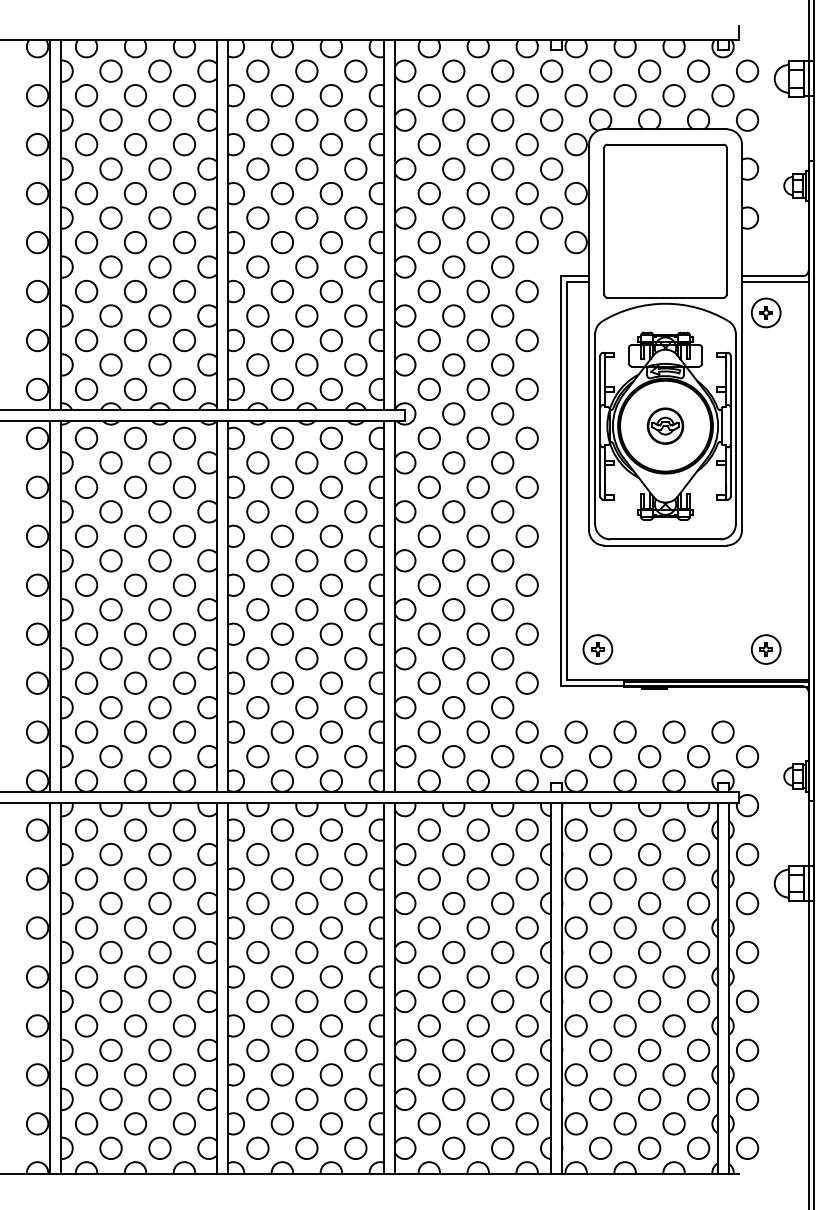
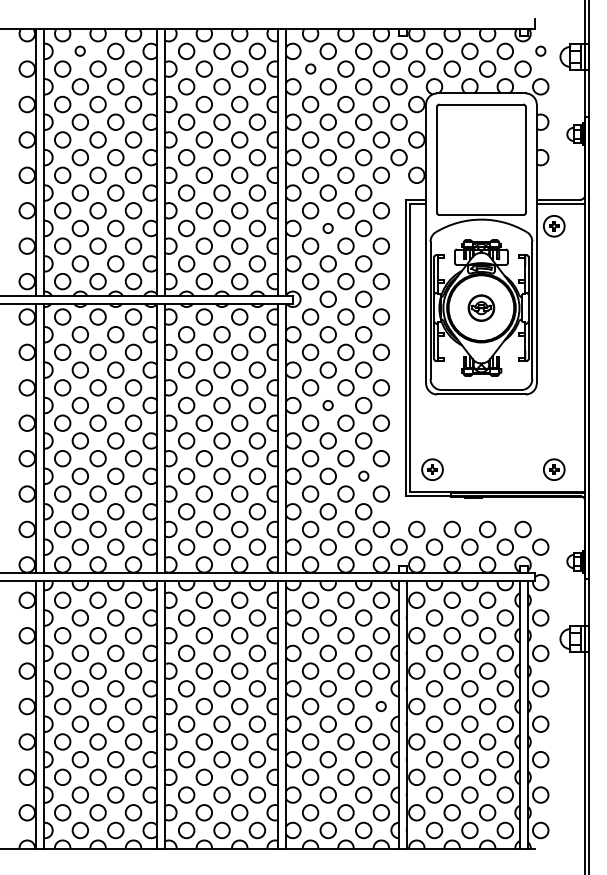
circle: (109, 69) -> (79, 50), size x0.6
circle: (747, 69) -> (540, 50), size x0.6
circle: (429, 94) -> (310, 68), size x0.6
circle: (452, 316) -> (327, 228), size x0.6
circle: (452, 560) -> (327, 405), size x0.6
circle: (502, 657) -> (363, 475), size x0.6
circle: (525, 976) -> (380, 706), size x0.6

